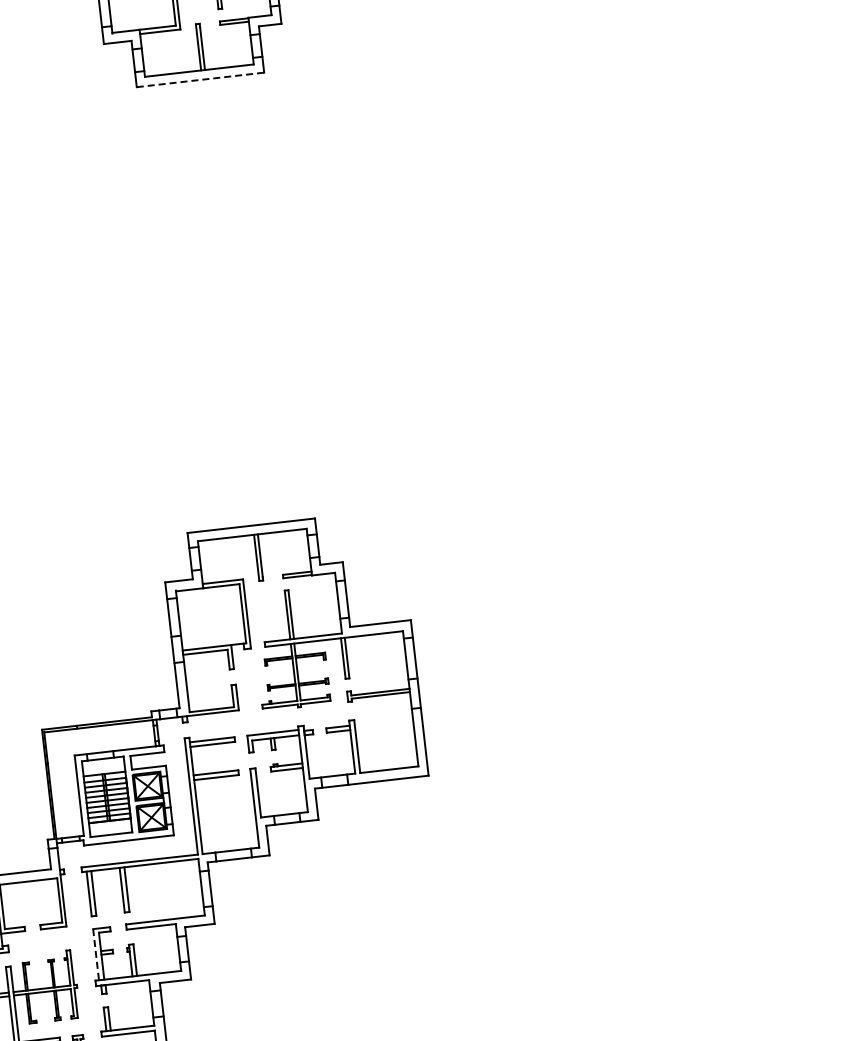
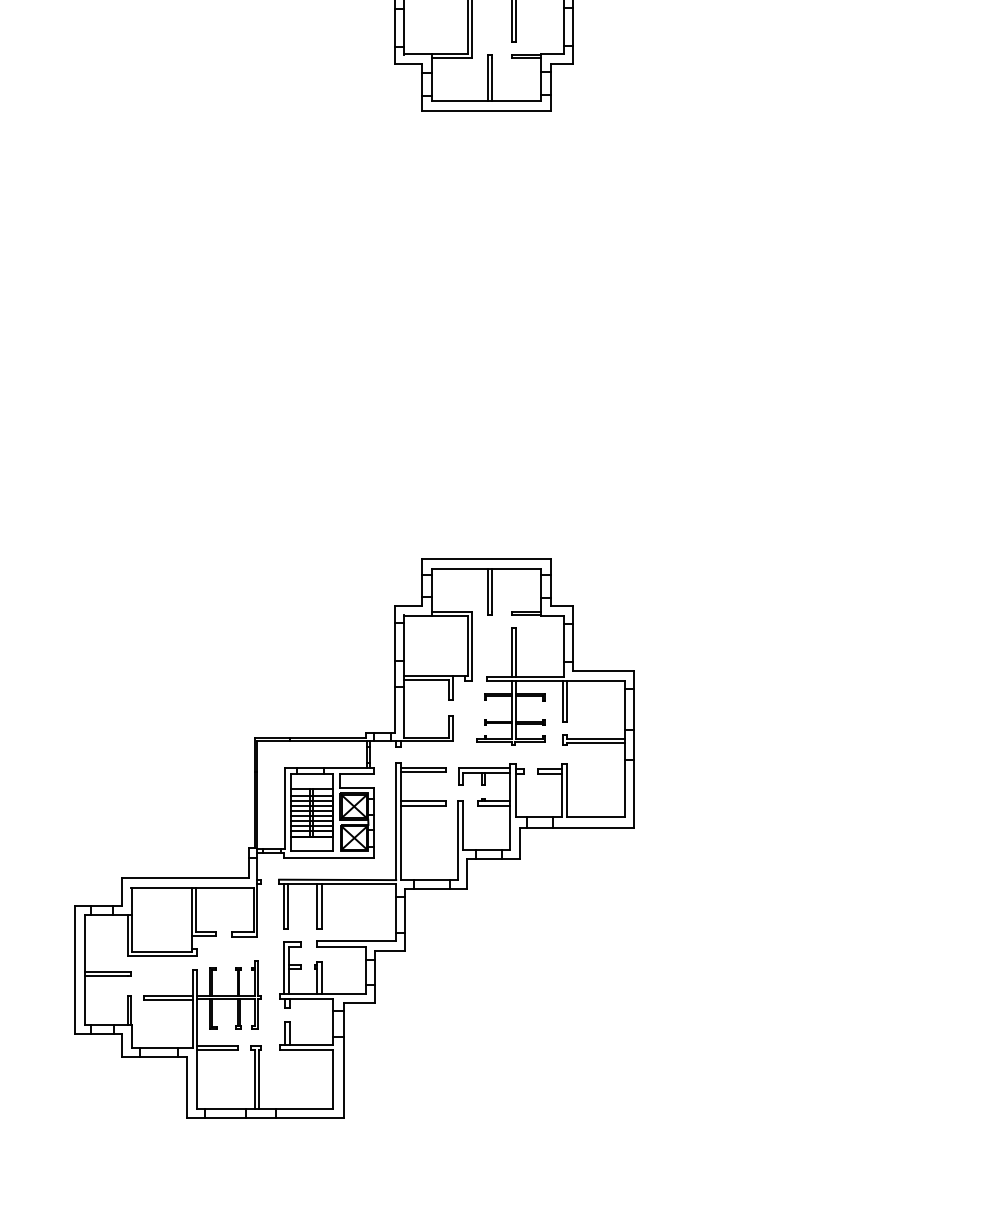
line: (200, 79) -> (486, 110), dashed -> solid
line: (95, 955) -> (283, 968), dashed -> solid

